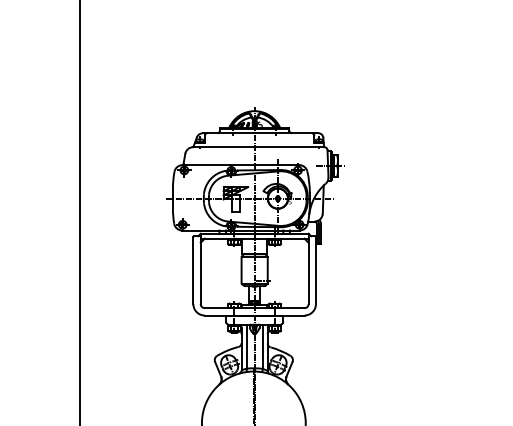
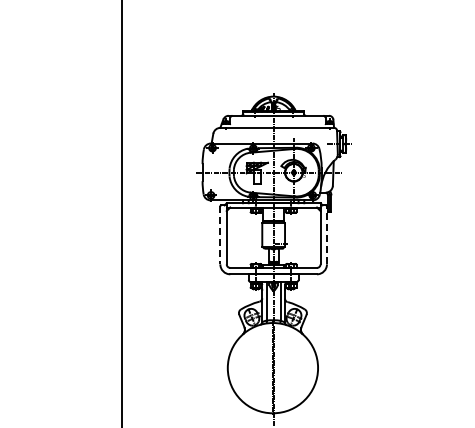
line: (315, 269) -> (326, 234), solid -> dashed
line: (193, 270) -> (220, 235), solid -> dashed

